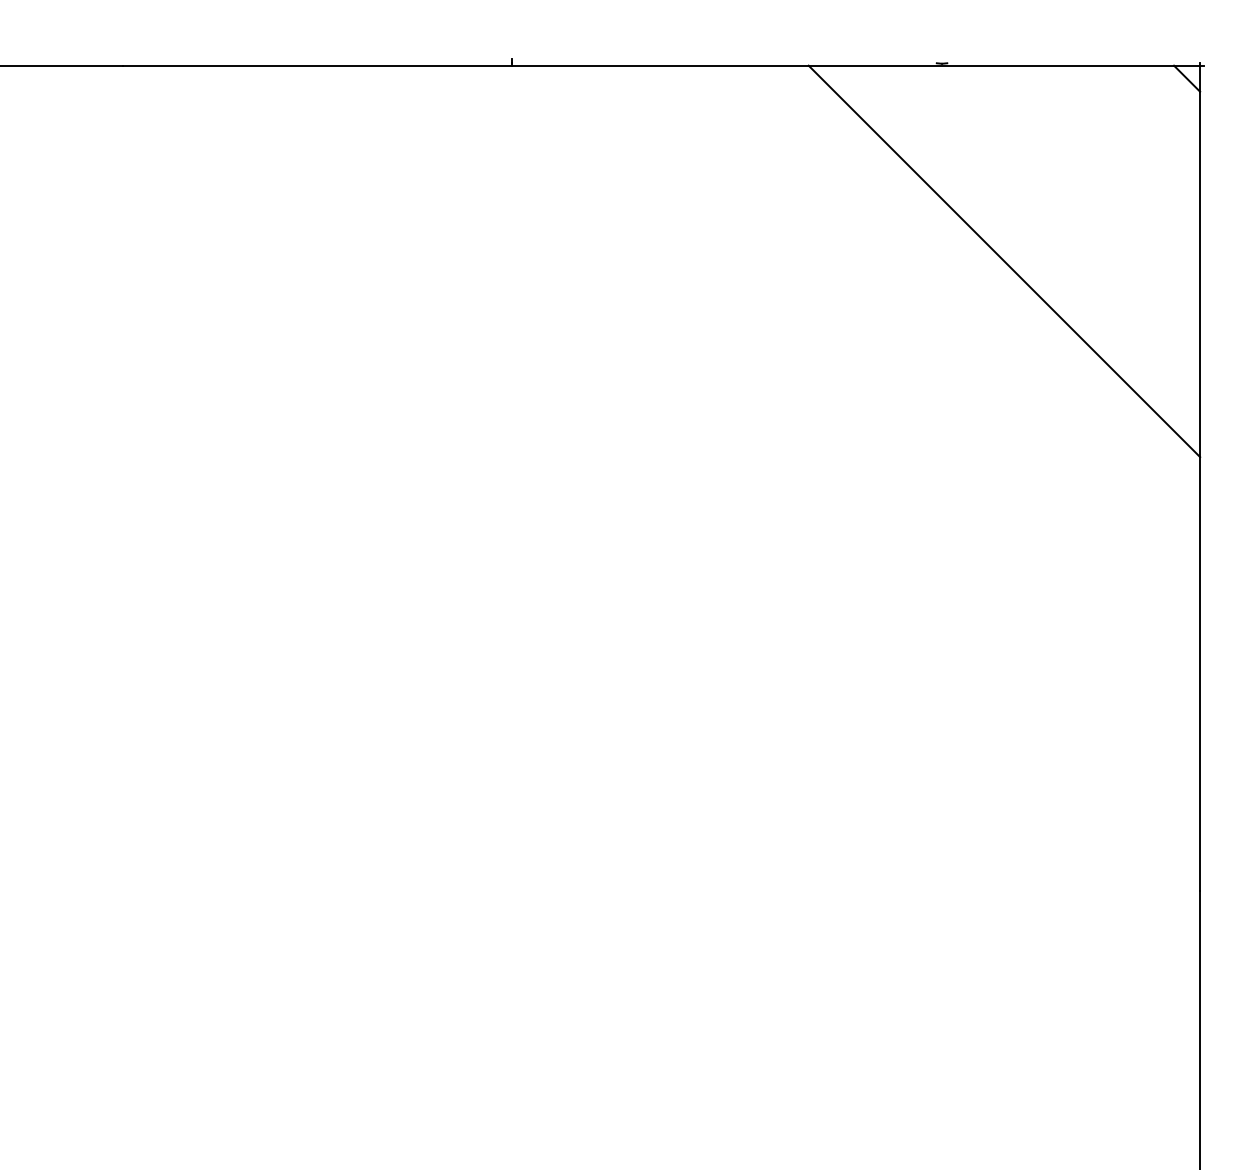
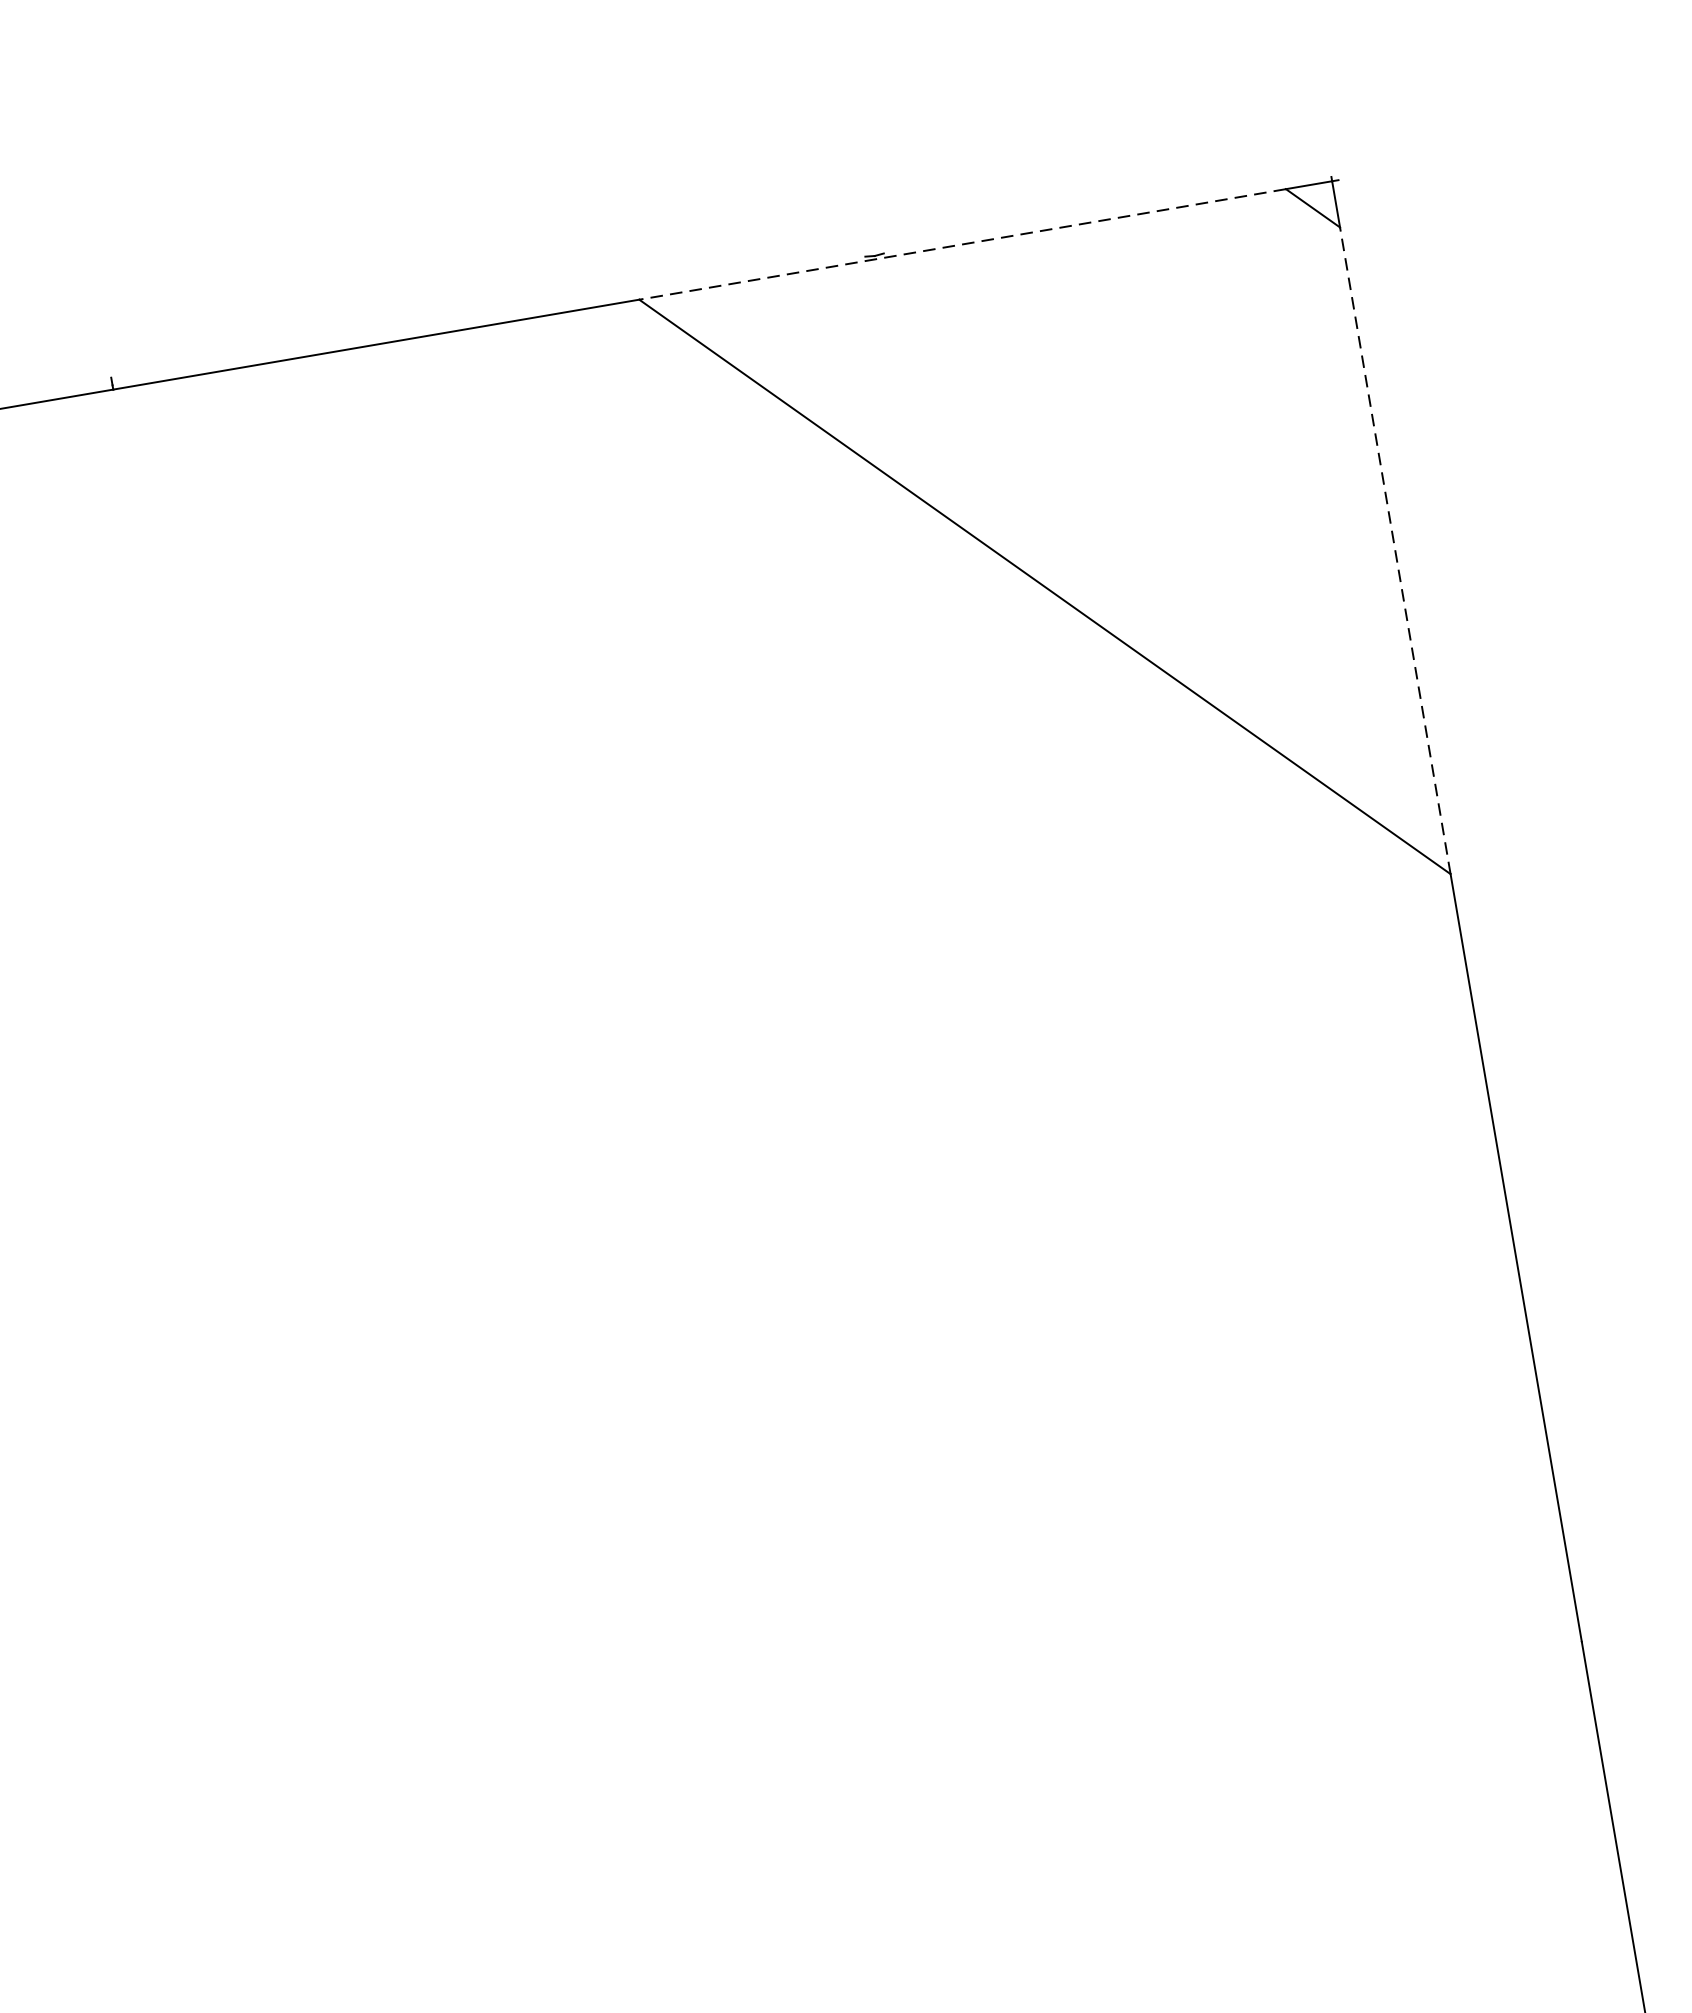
line: (991, 65) -> (962, 244), solid -> dashed
line: (1200, 274) -> (1395, 550), solid -> dashed

